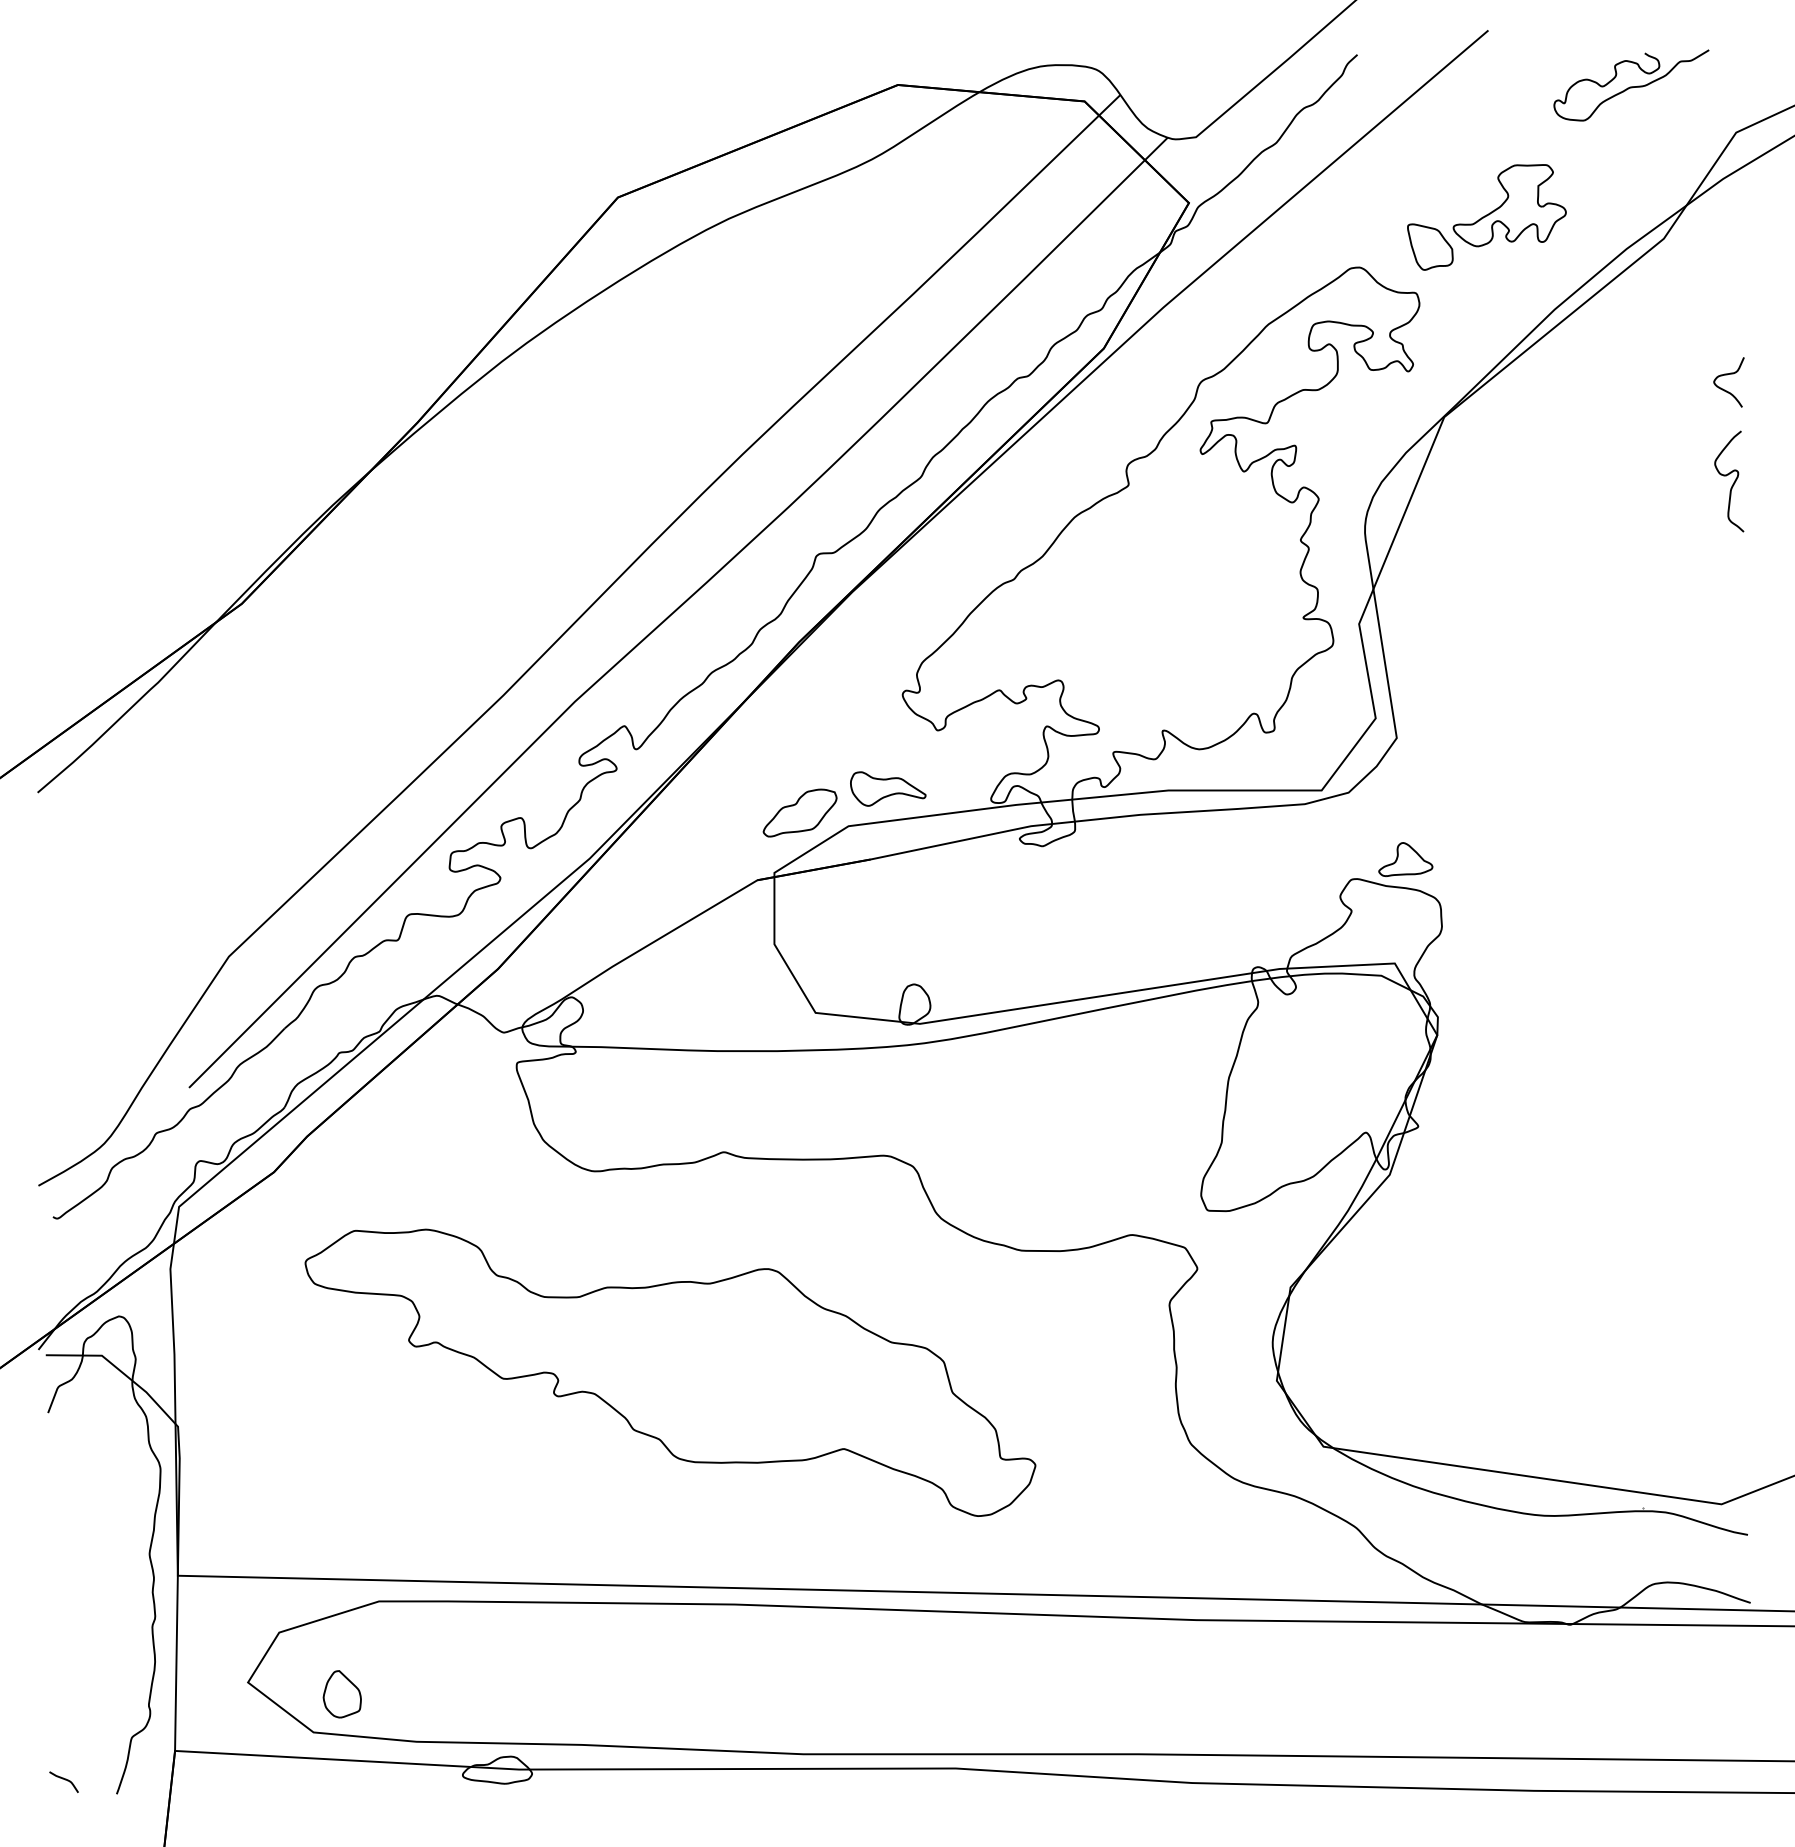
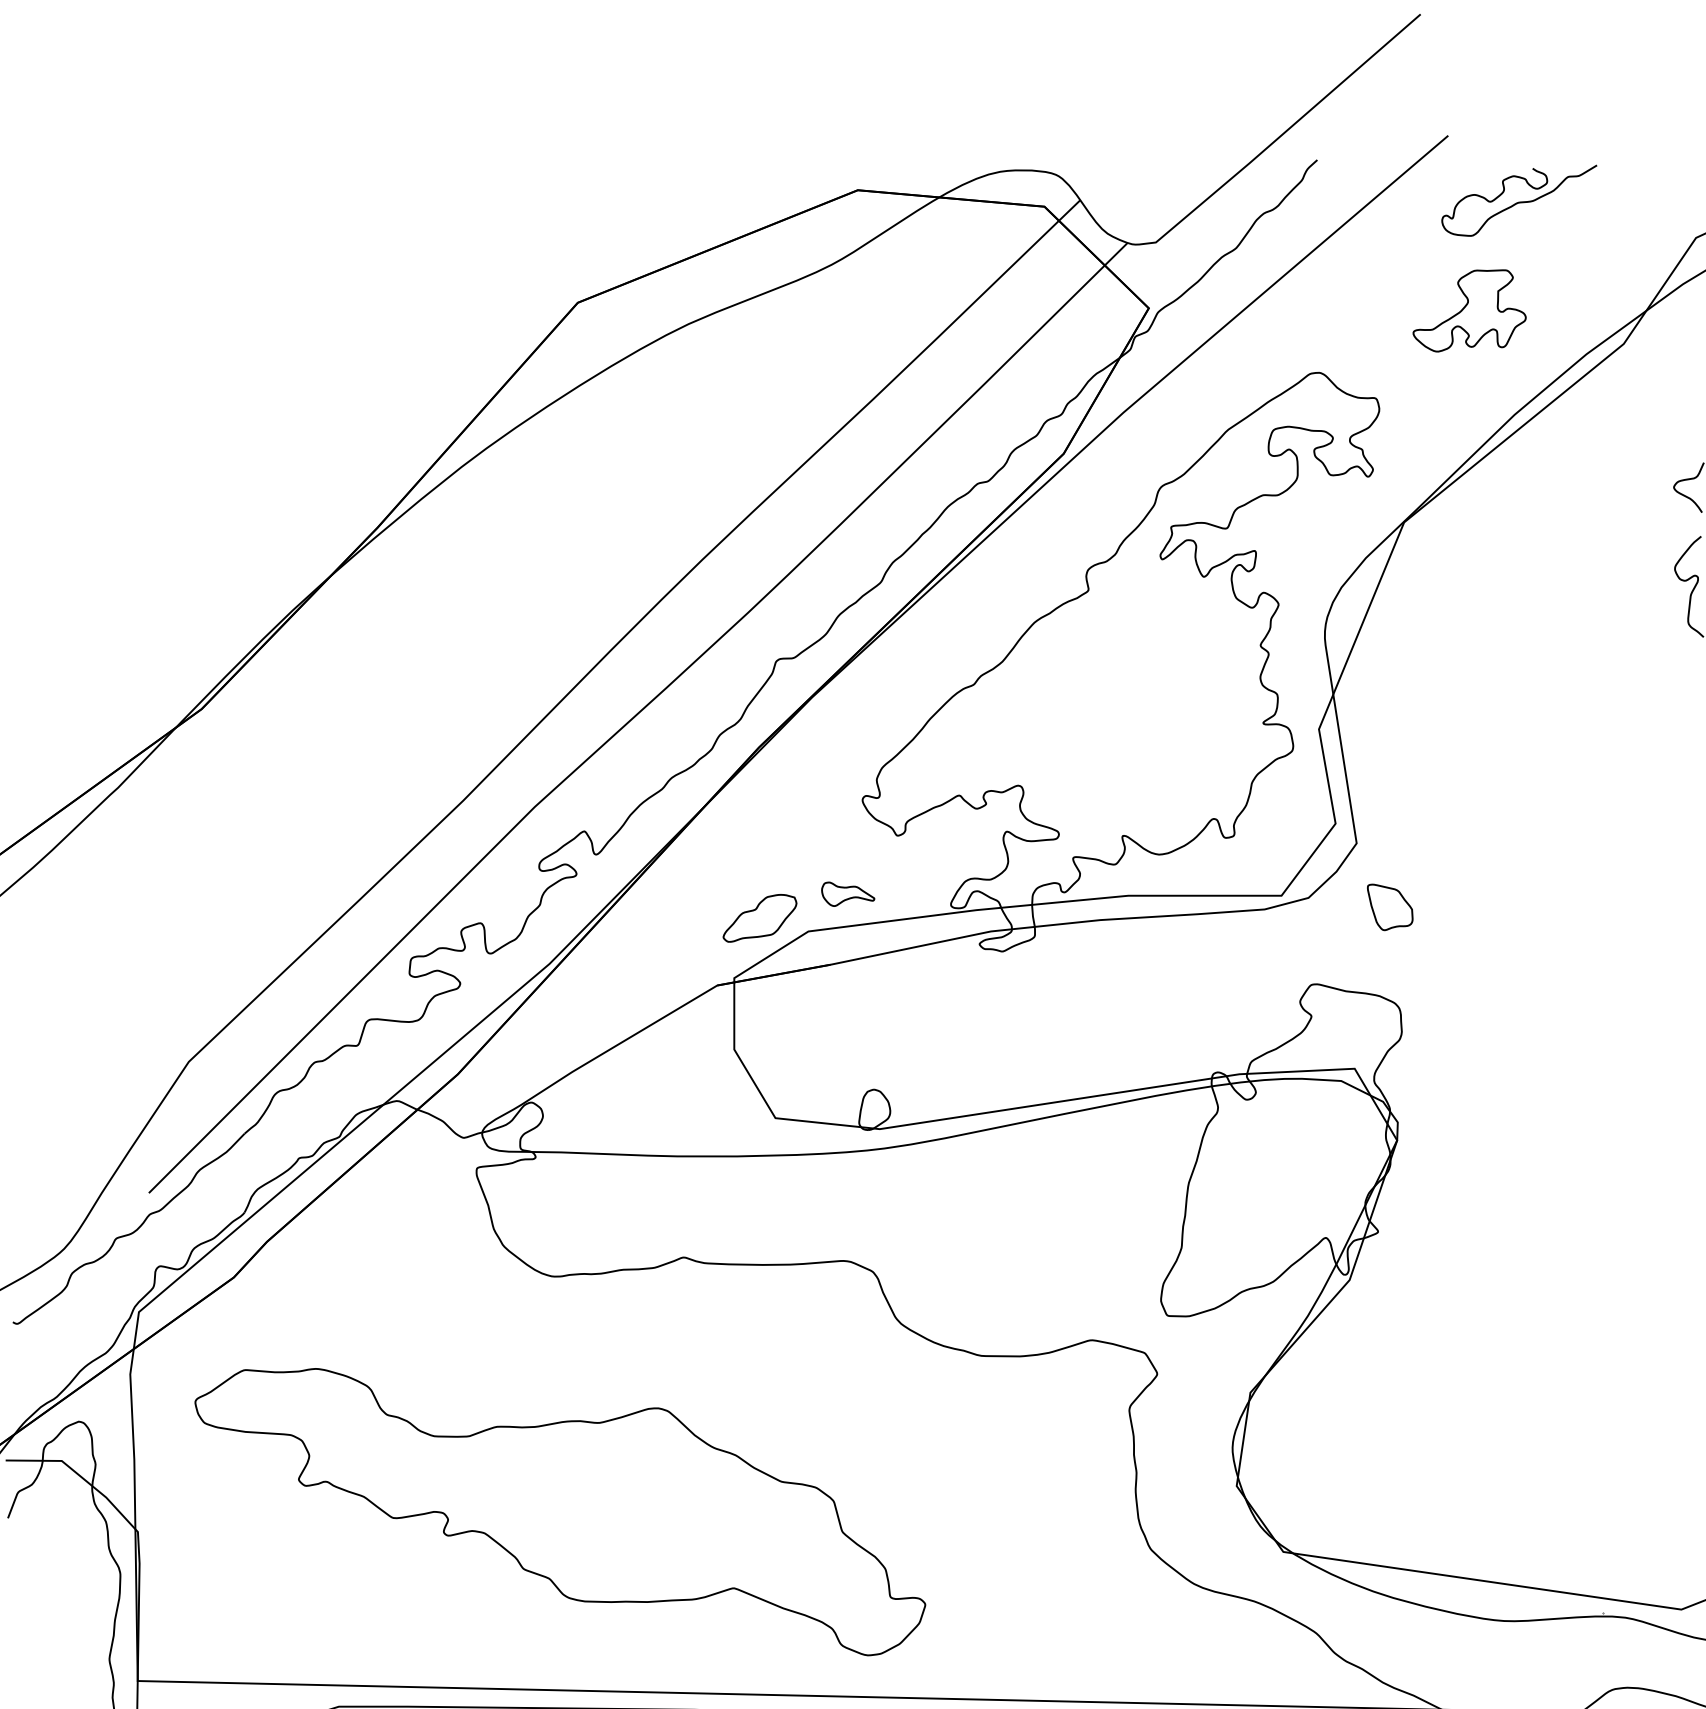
curve: (1631, 86) -> (1519, 201), moved
part: (1430, 246) -> (1390, 906), moved
part: (888, 788) -> (848, 893), size x0.7
part: (1405, 859) -> (1365, 964), removed
part: (670, 1372) -> (560, 1511), moved

